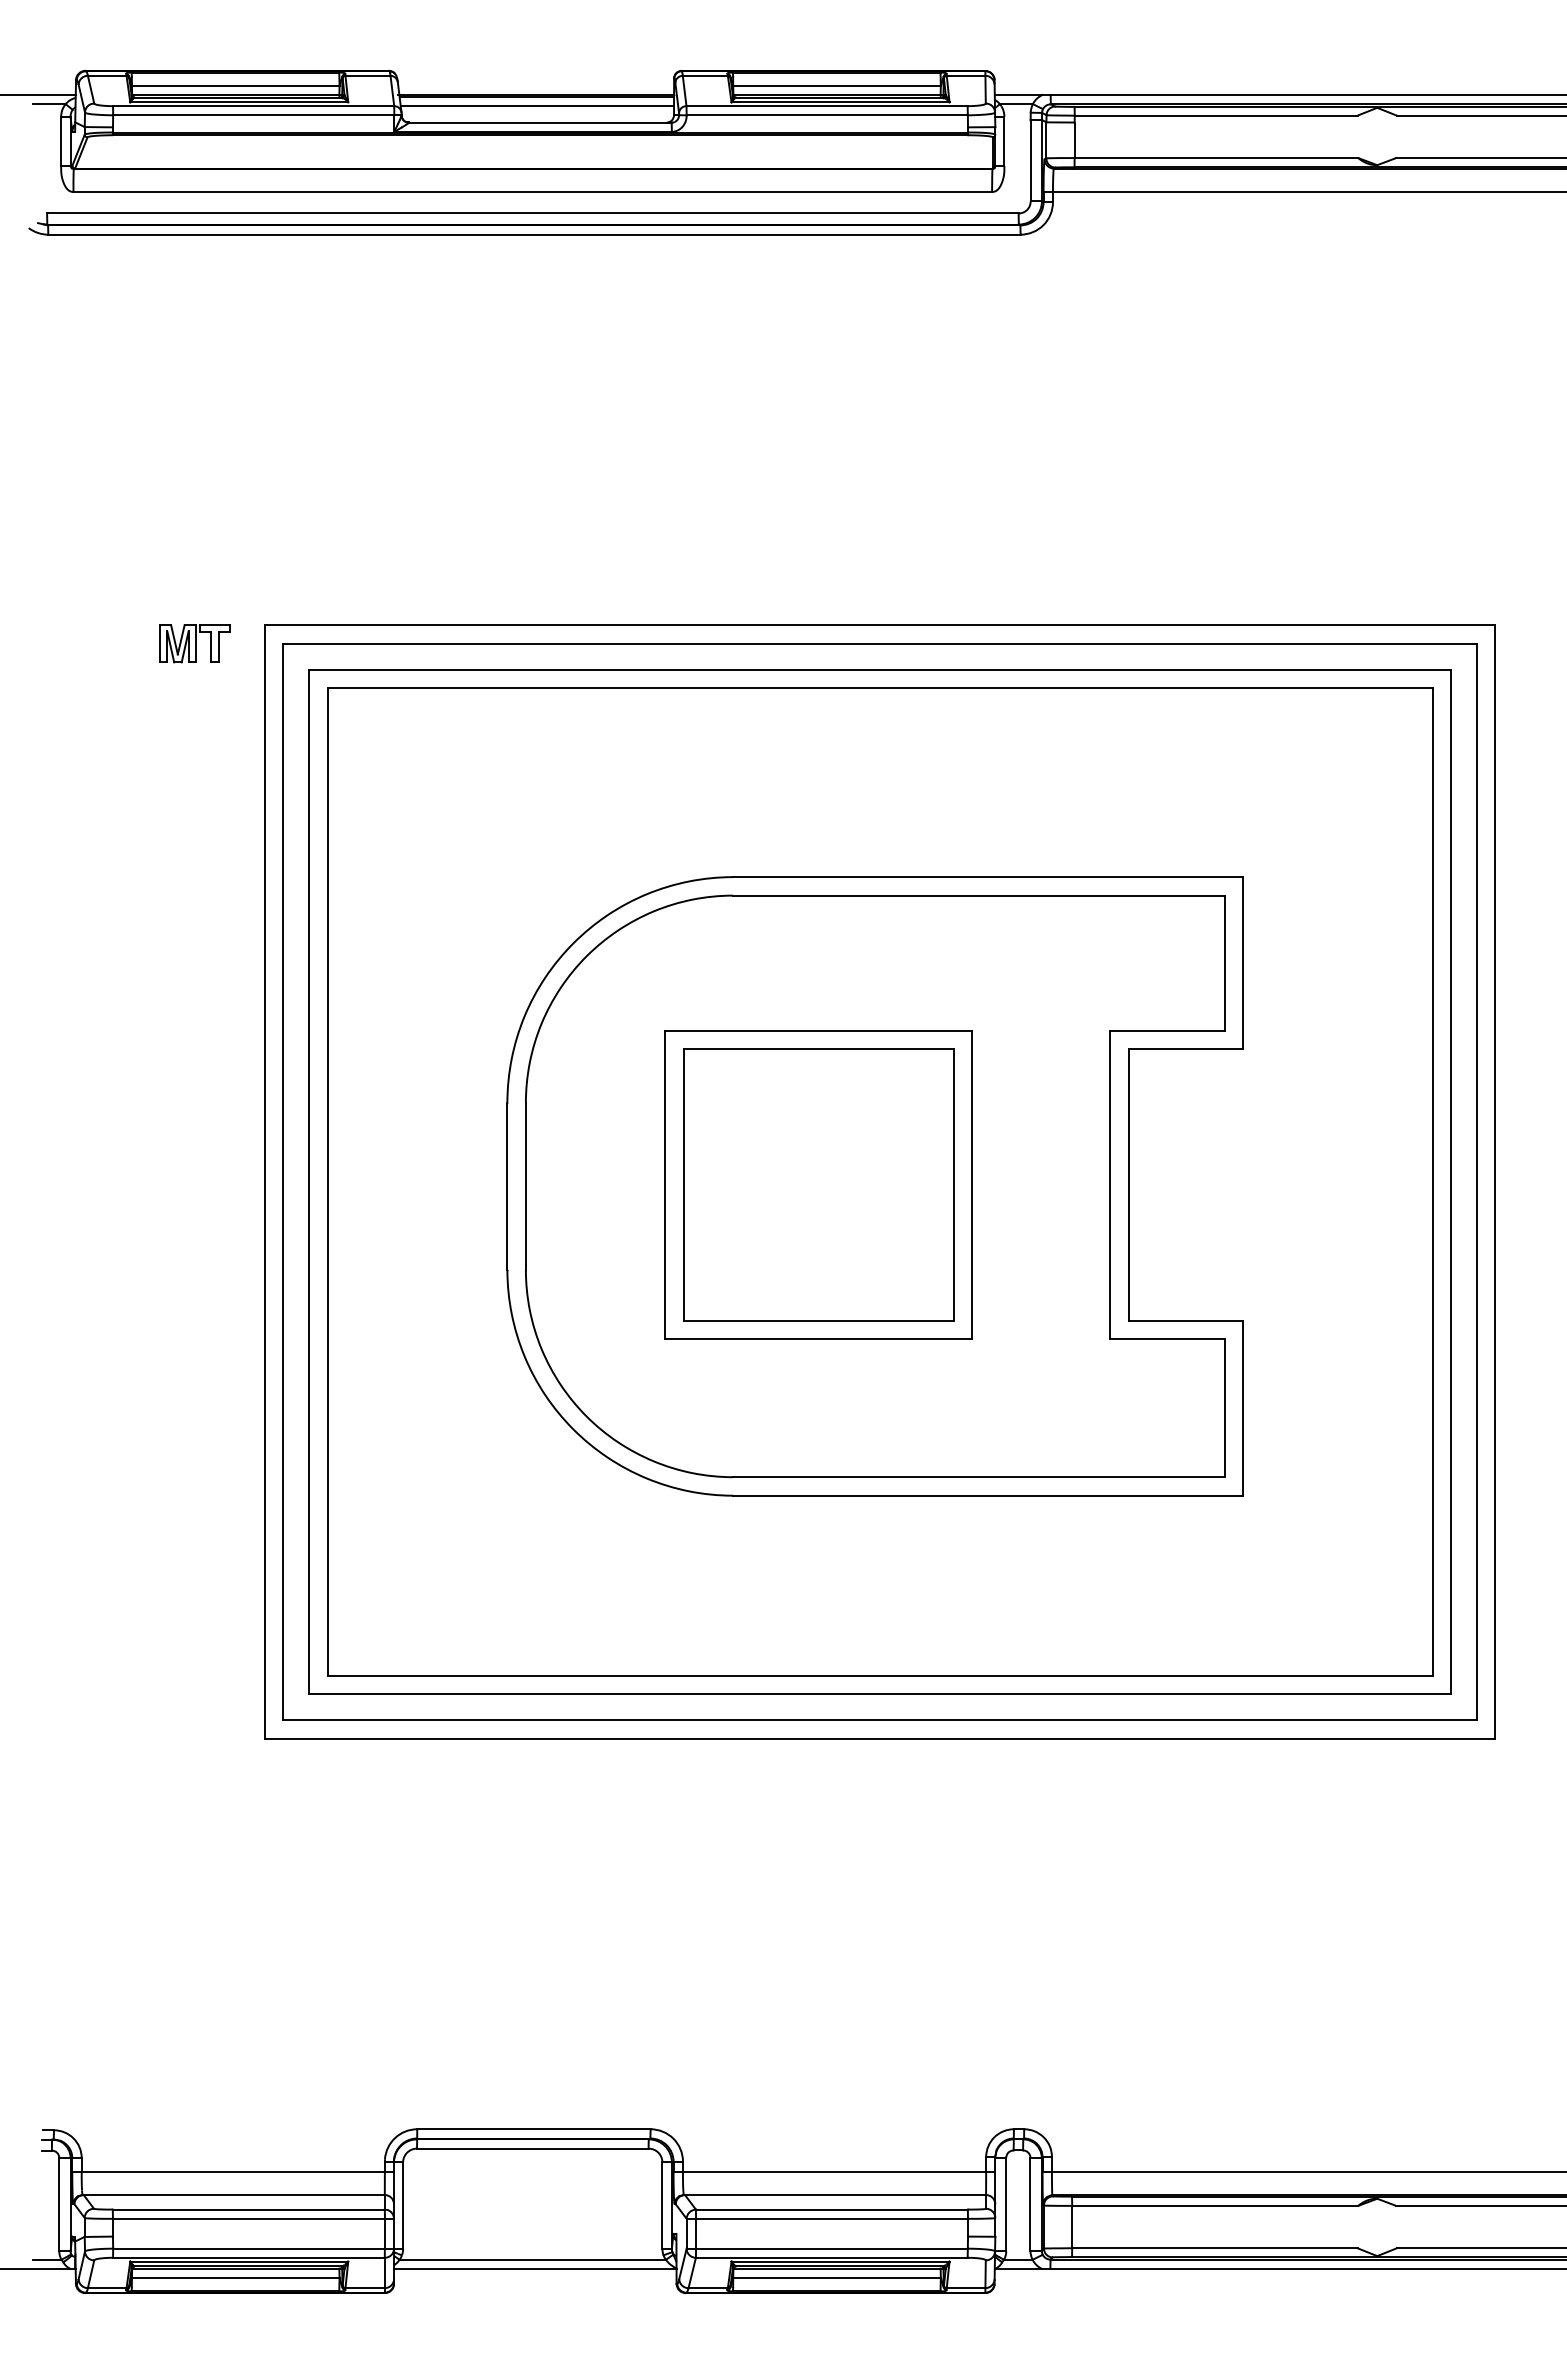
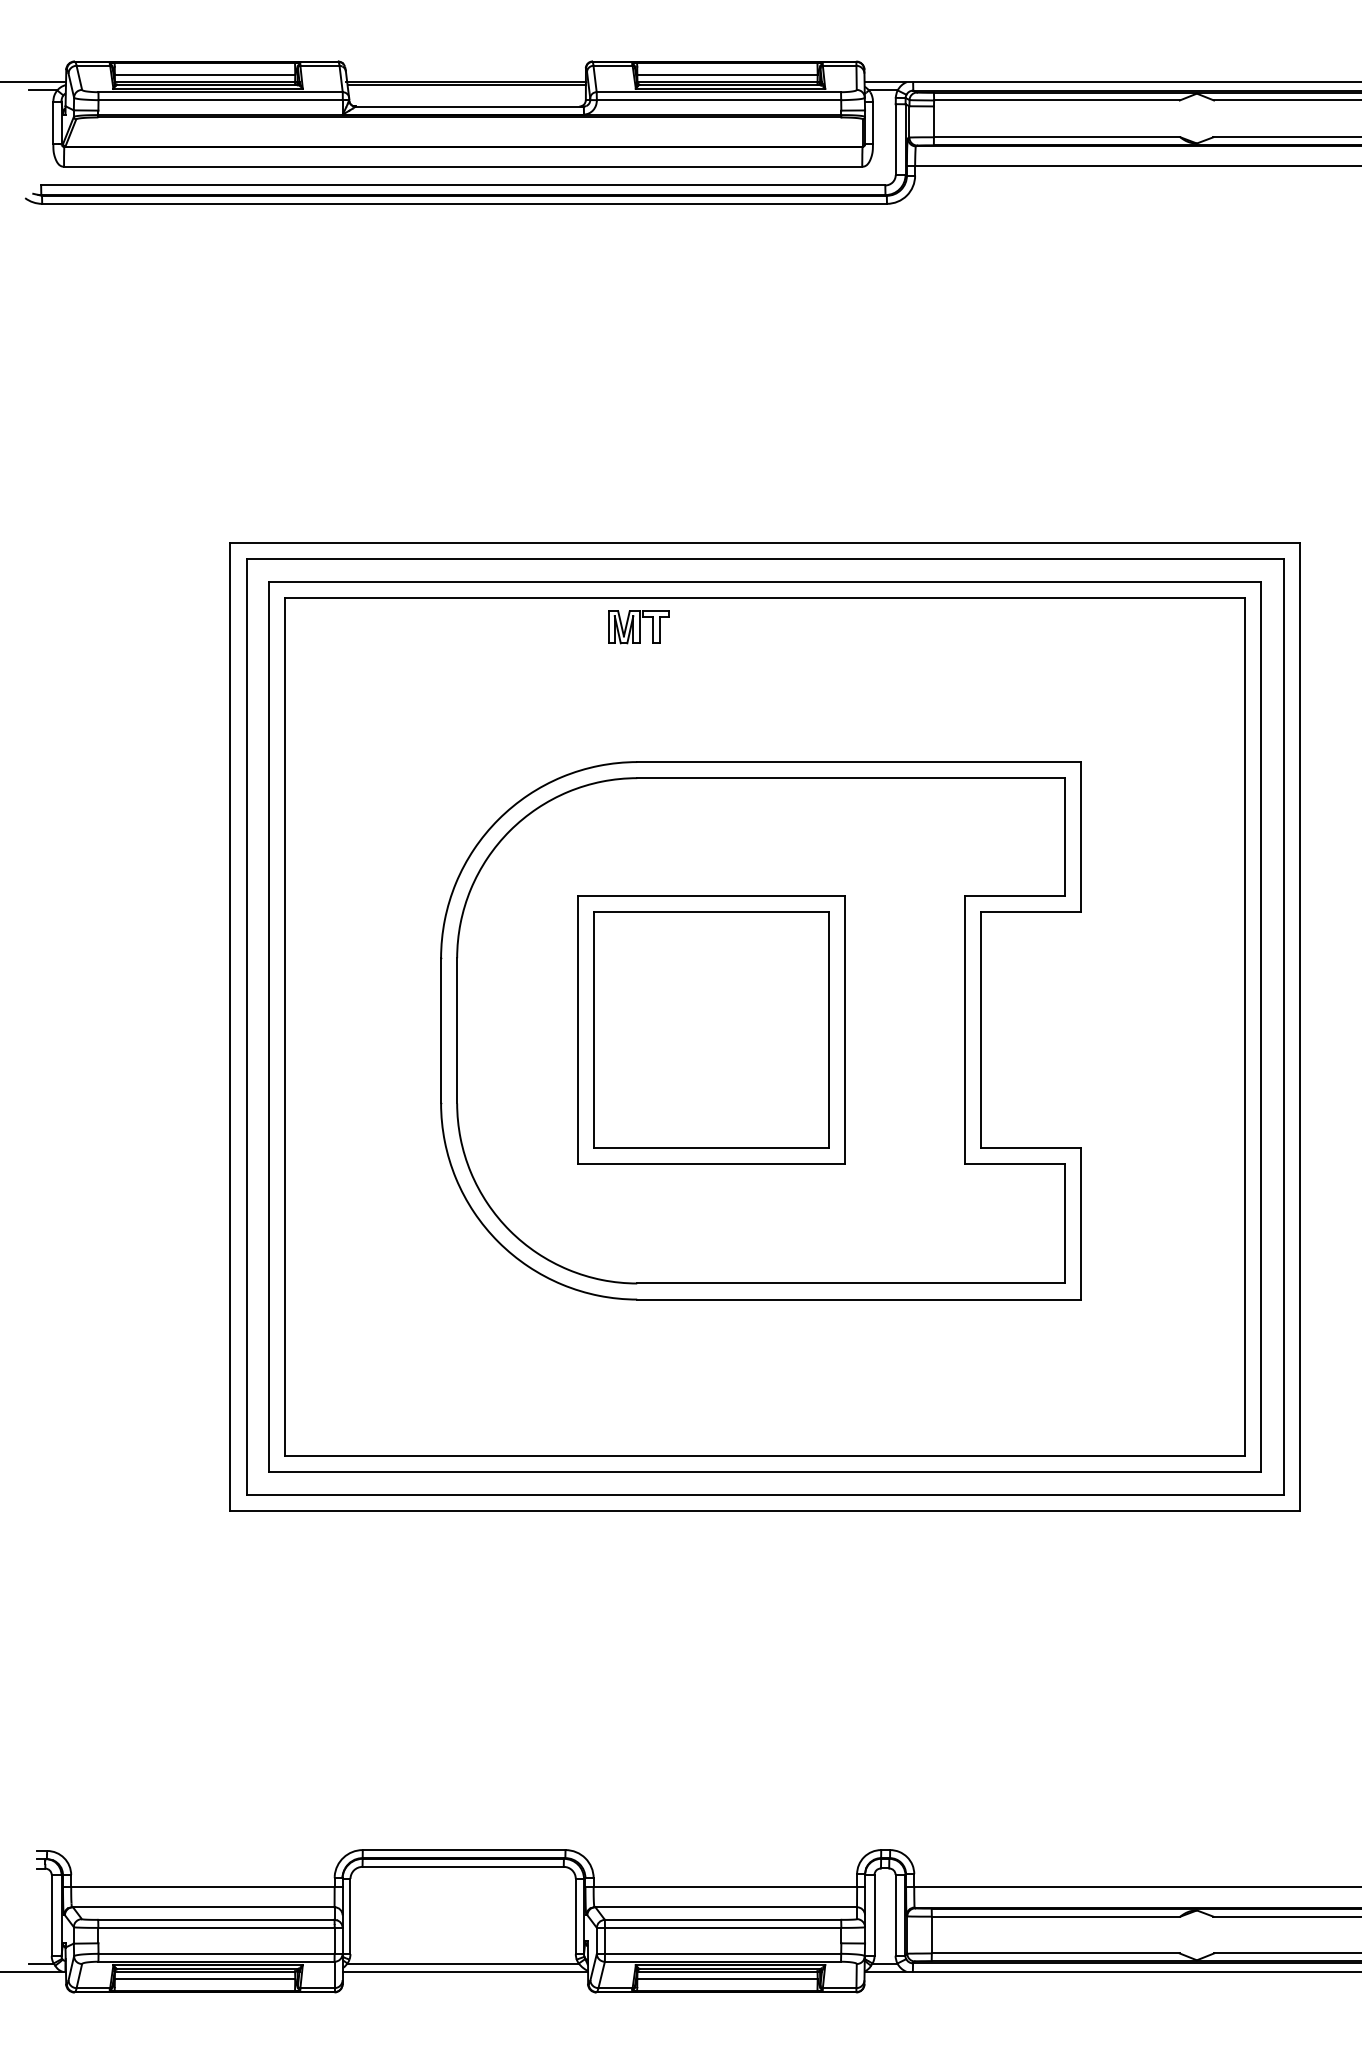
line: (537, 106) -> (467, 92), removed
part: (194, 643) -> (638, 626), moved

